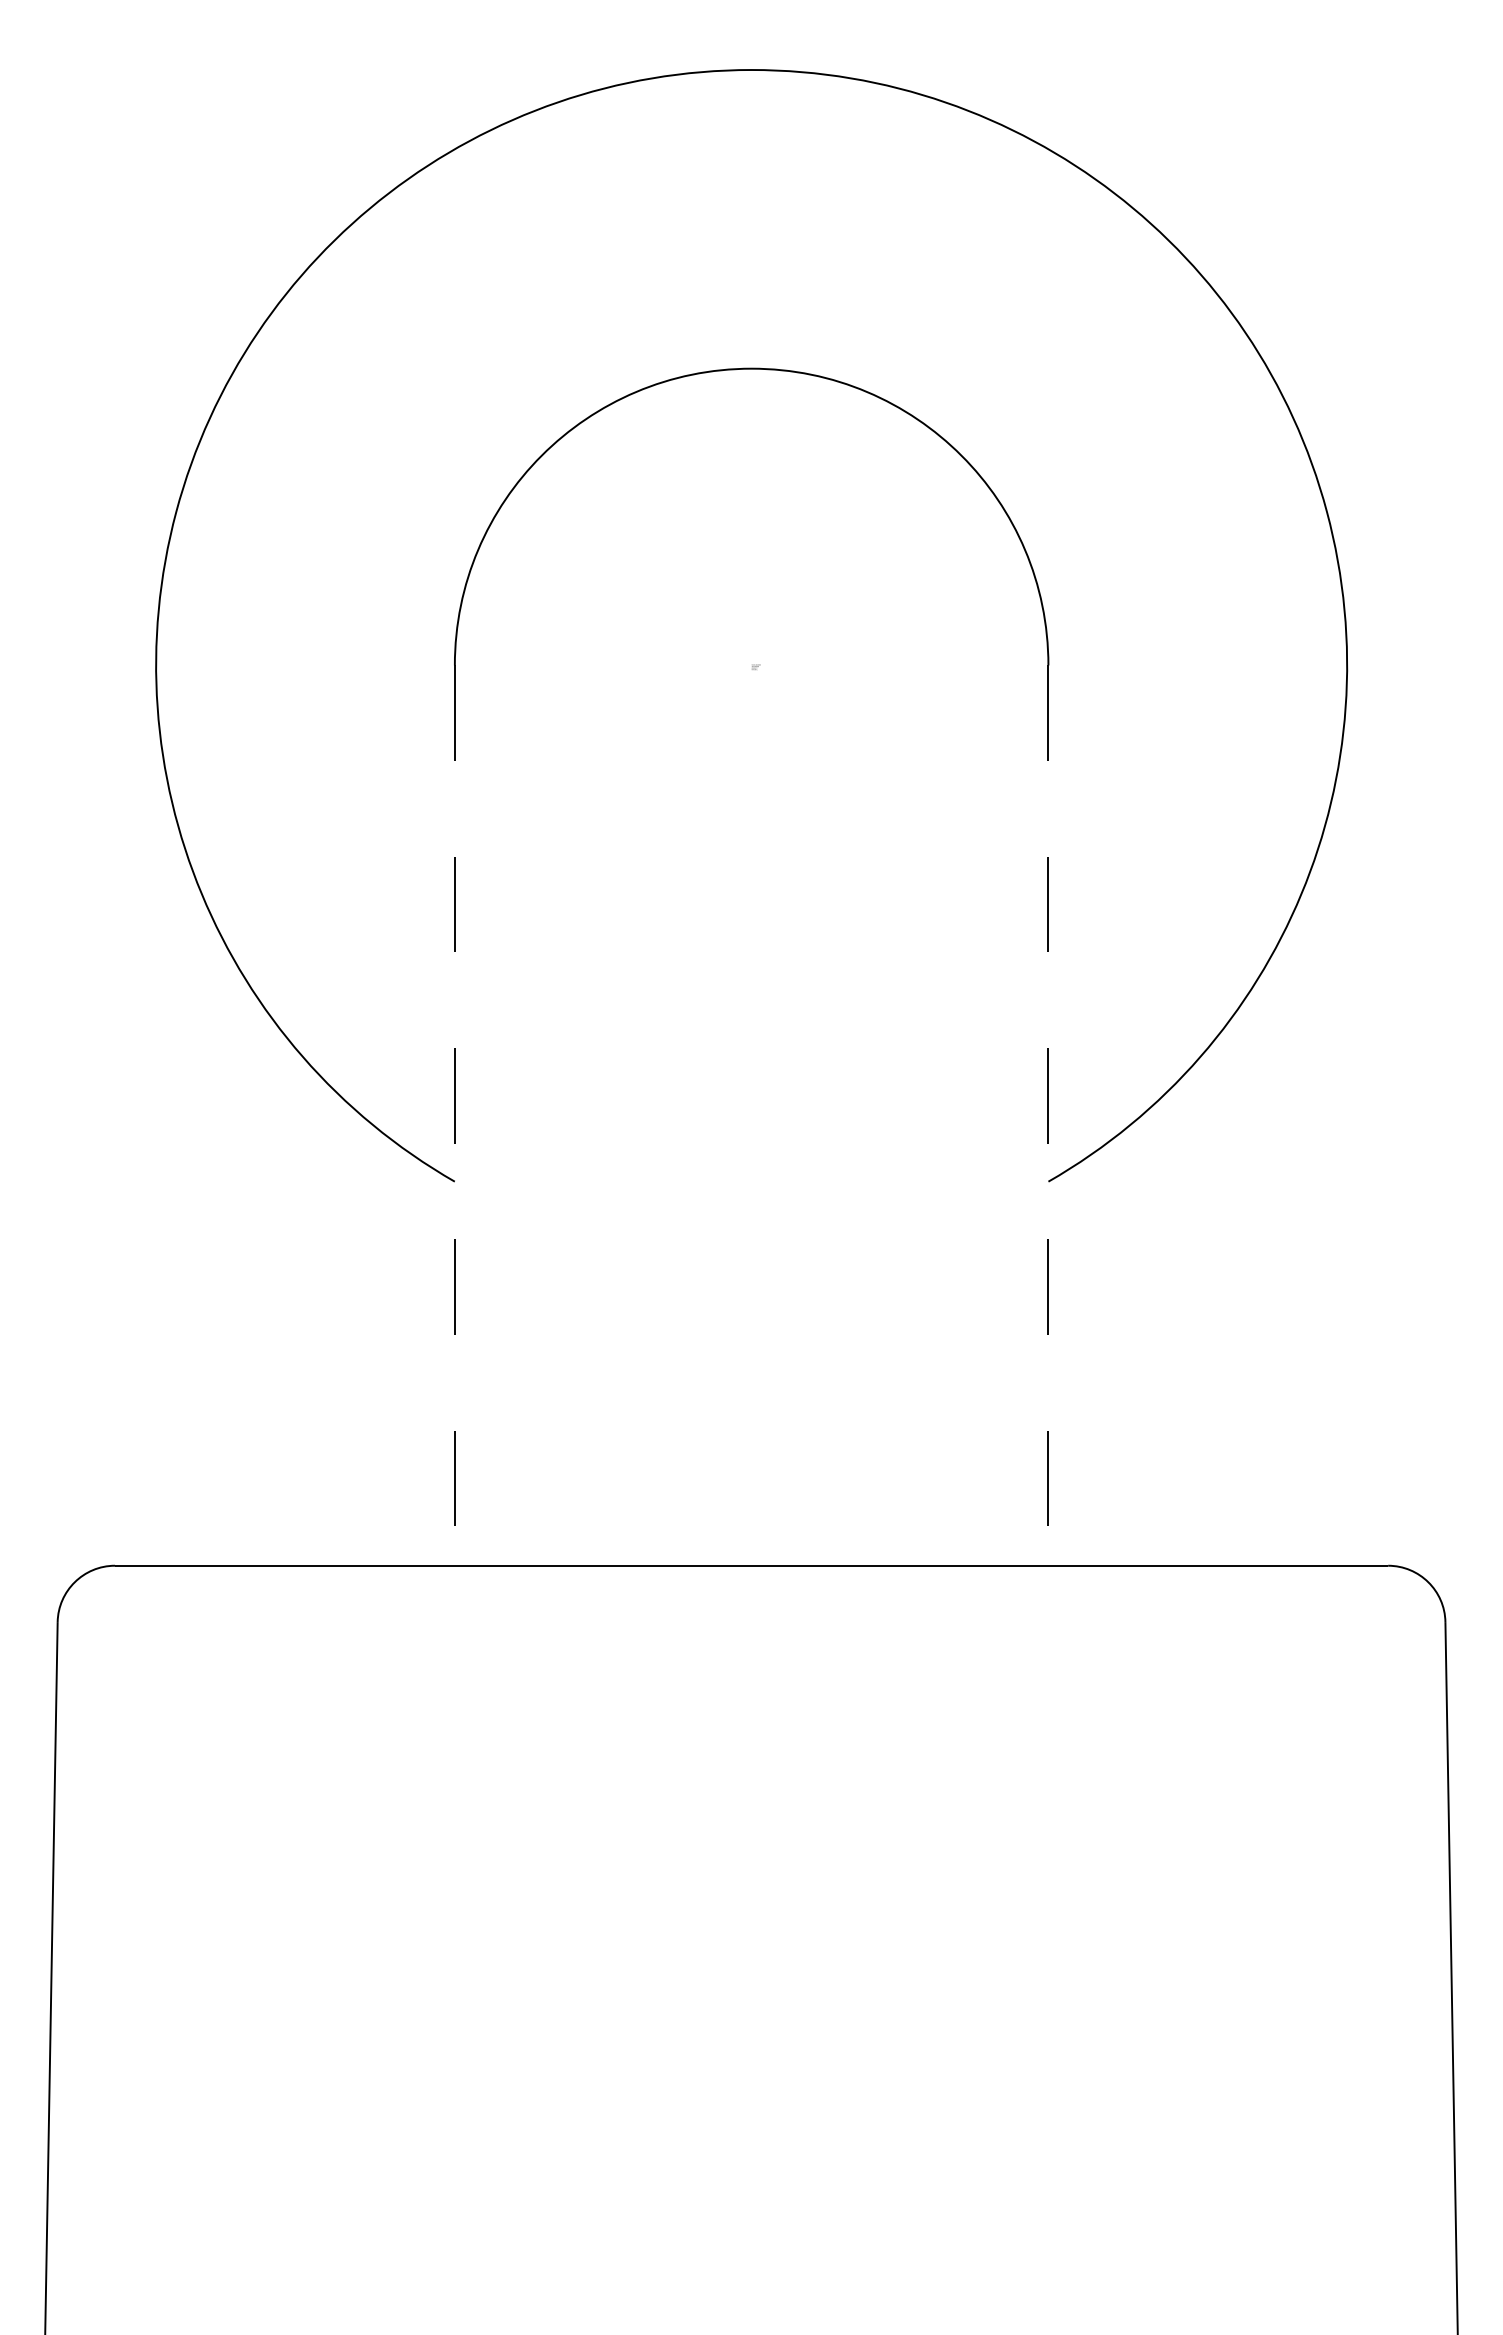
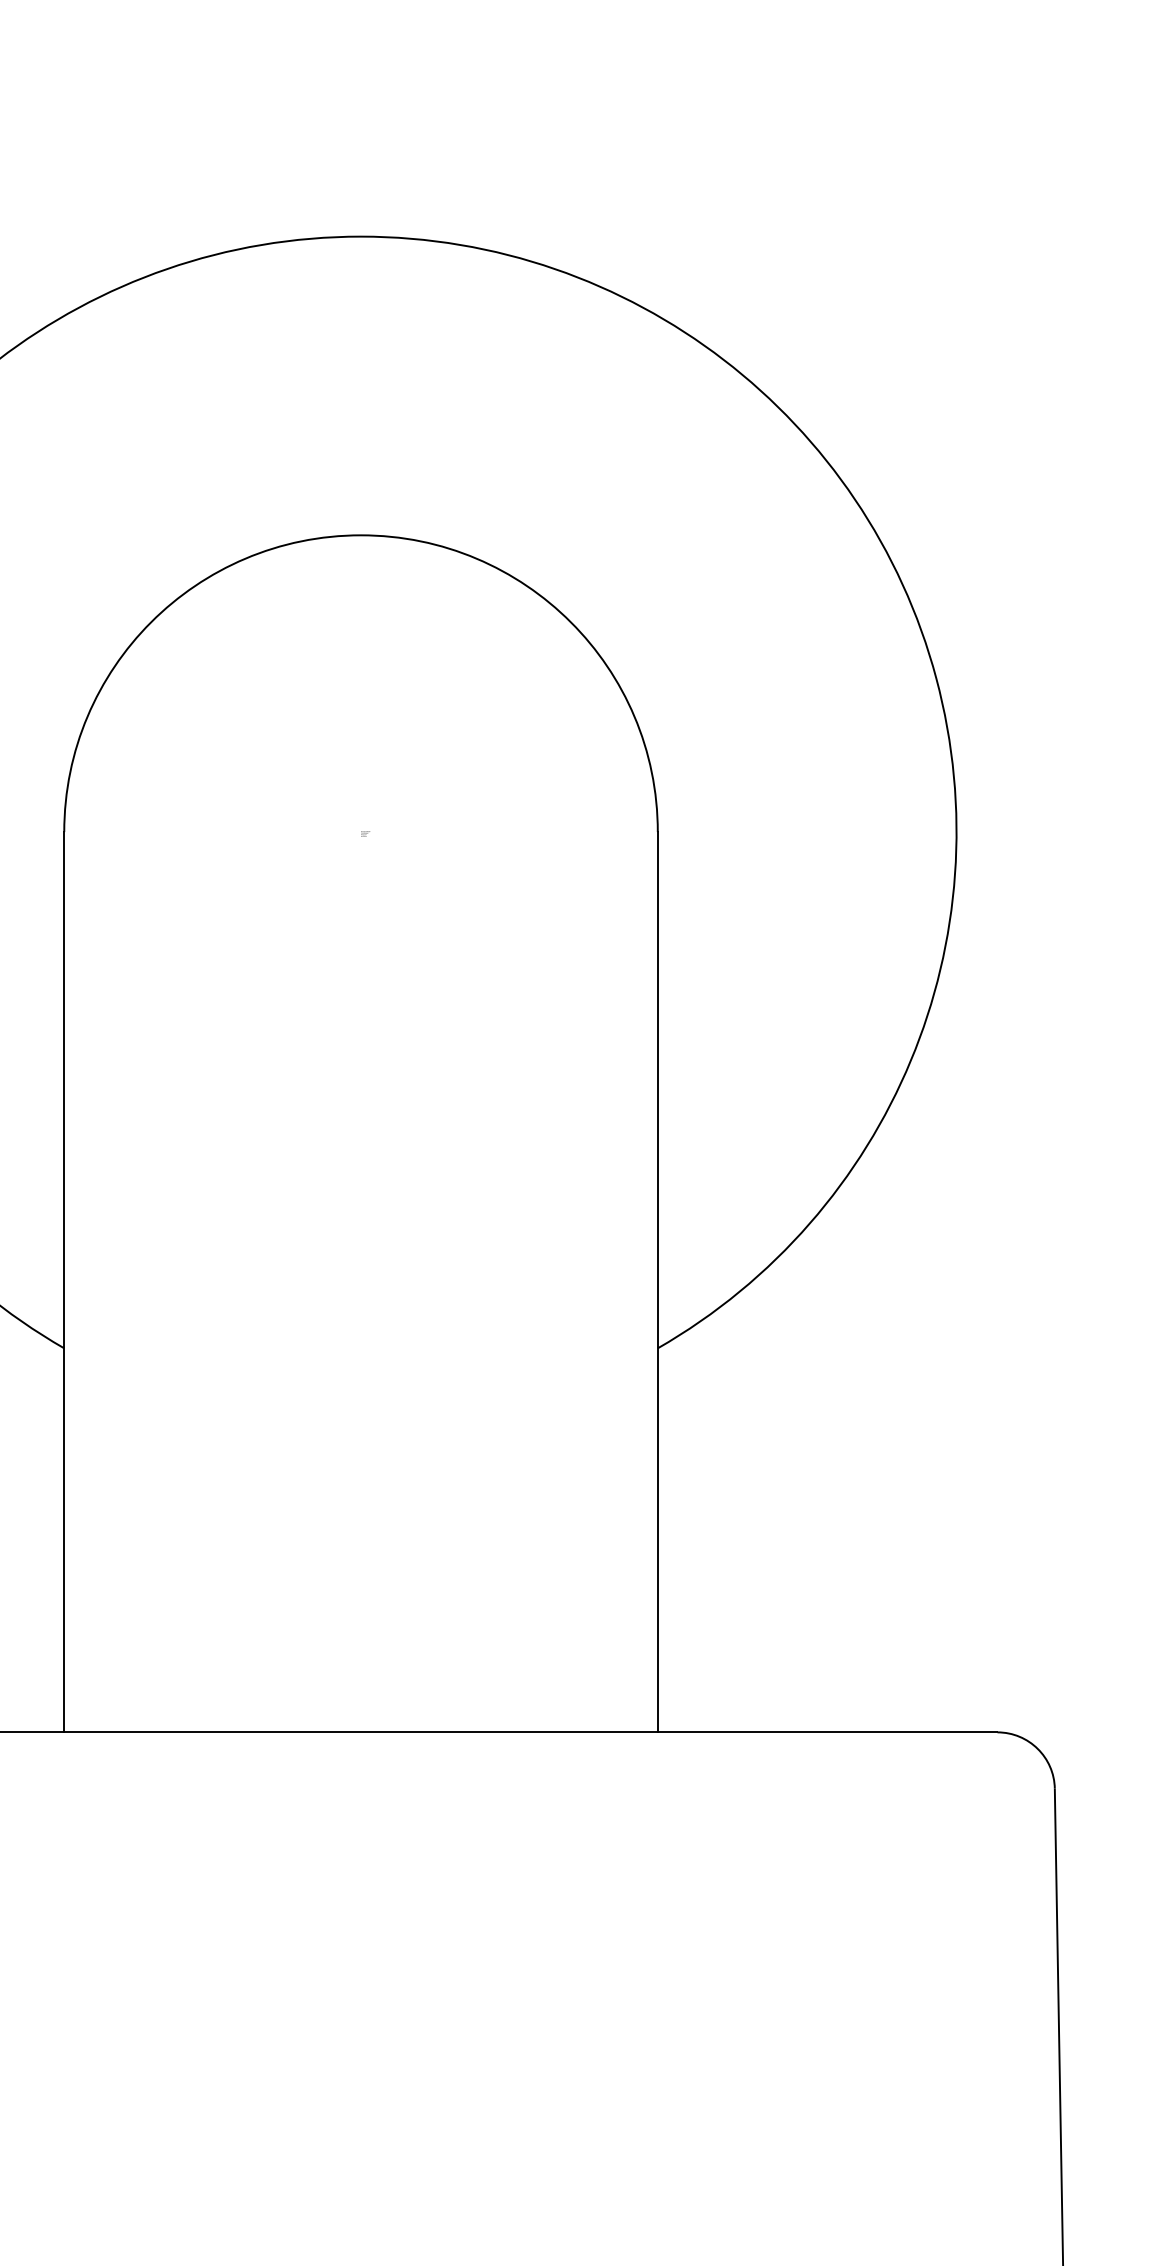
line: (454, 1116) -> (63, 1283), dashed -> solid
line: (1048, 1116) -> (657, 1283), dashed -> solid

